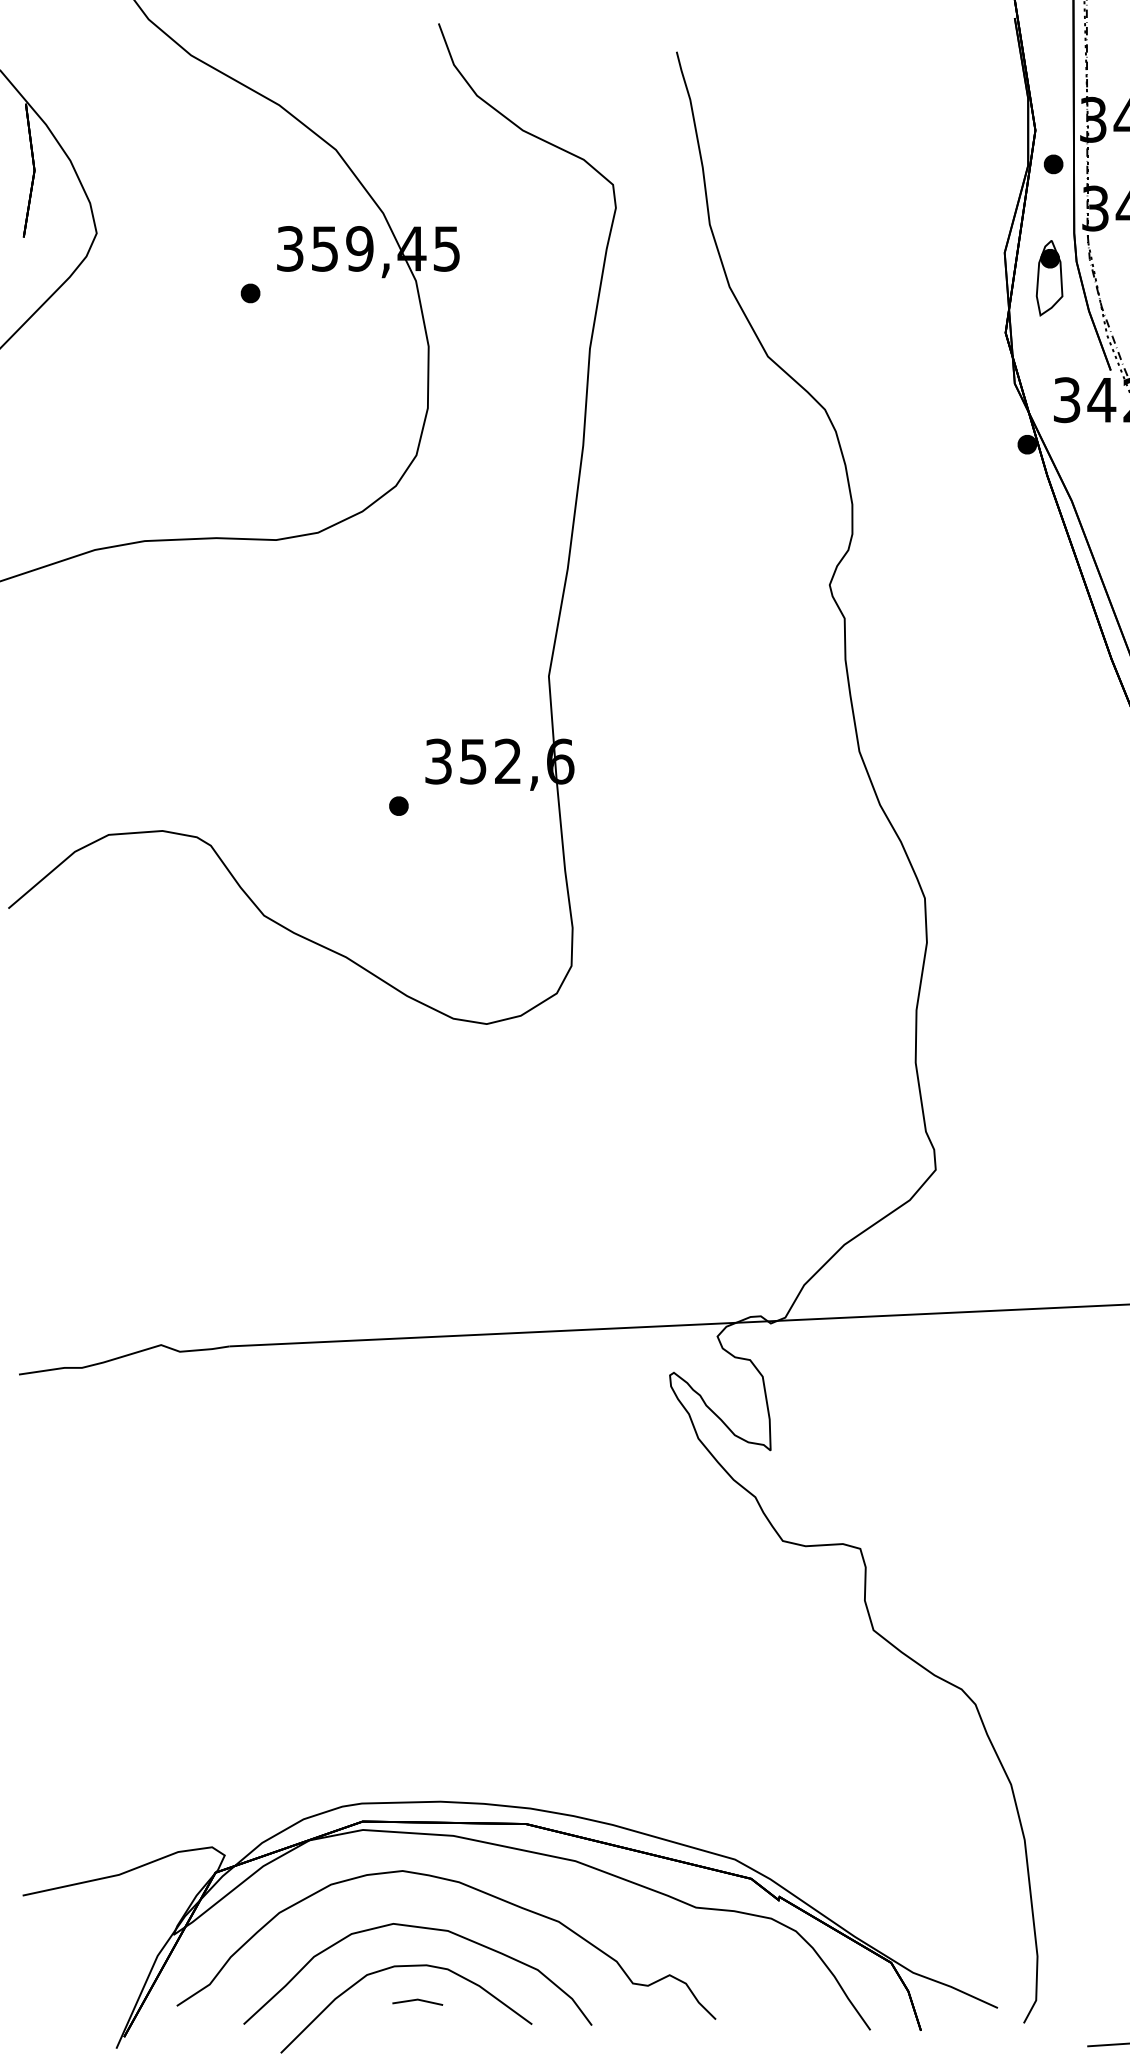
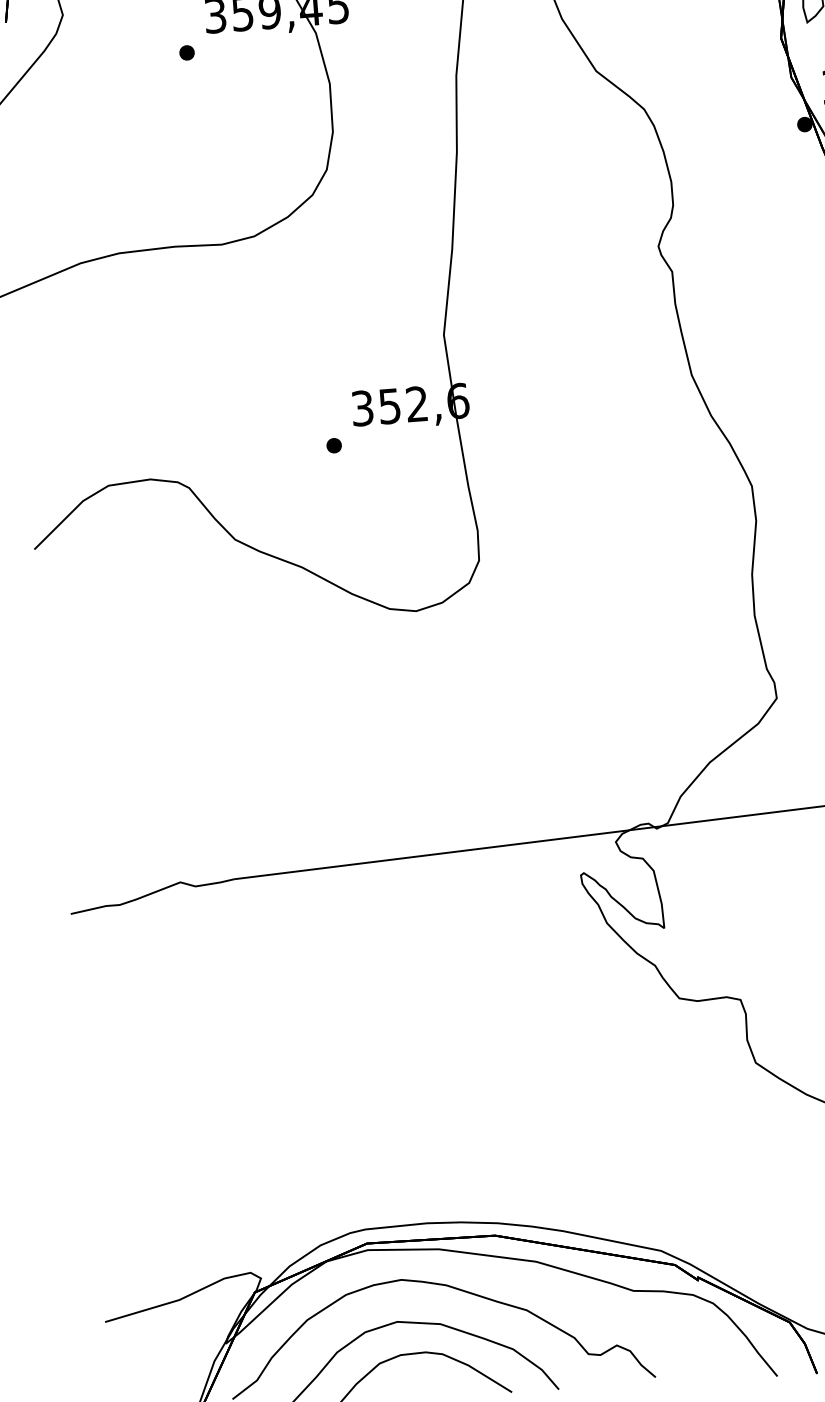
line: (417, 2000) -> (420, 1380), removed

